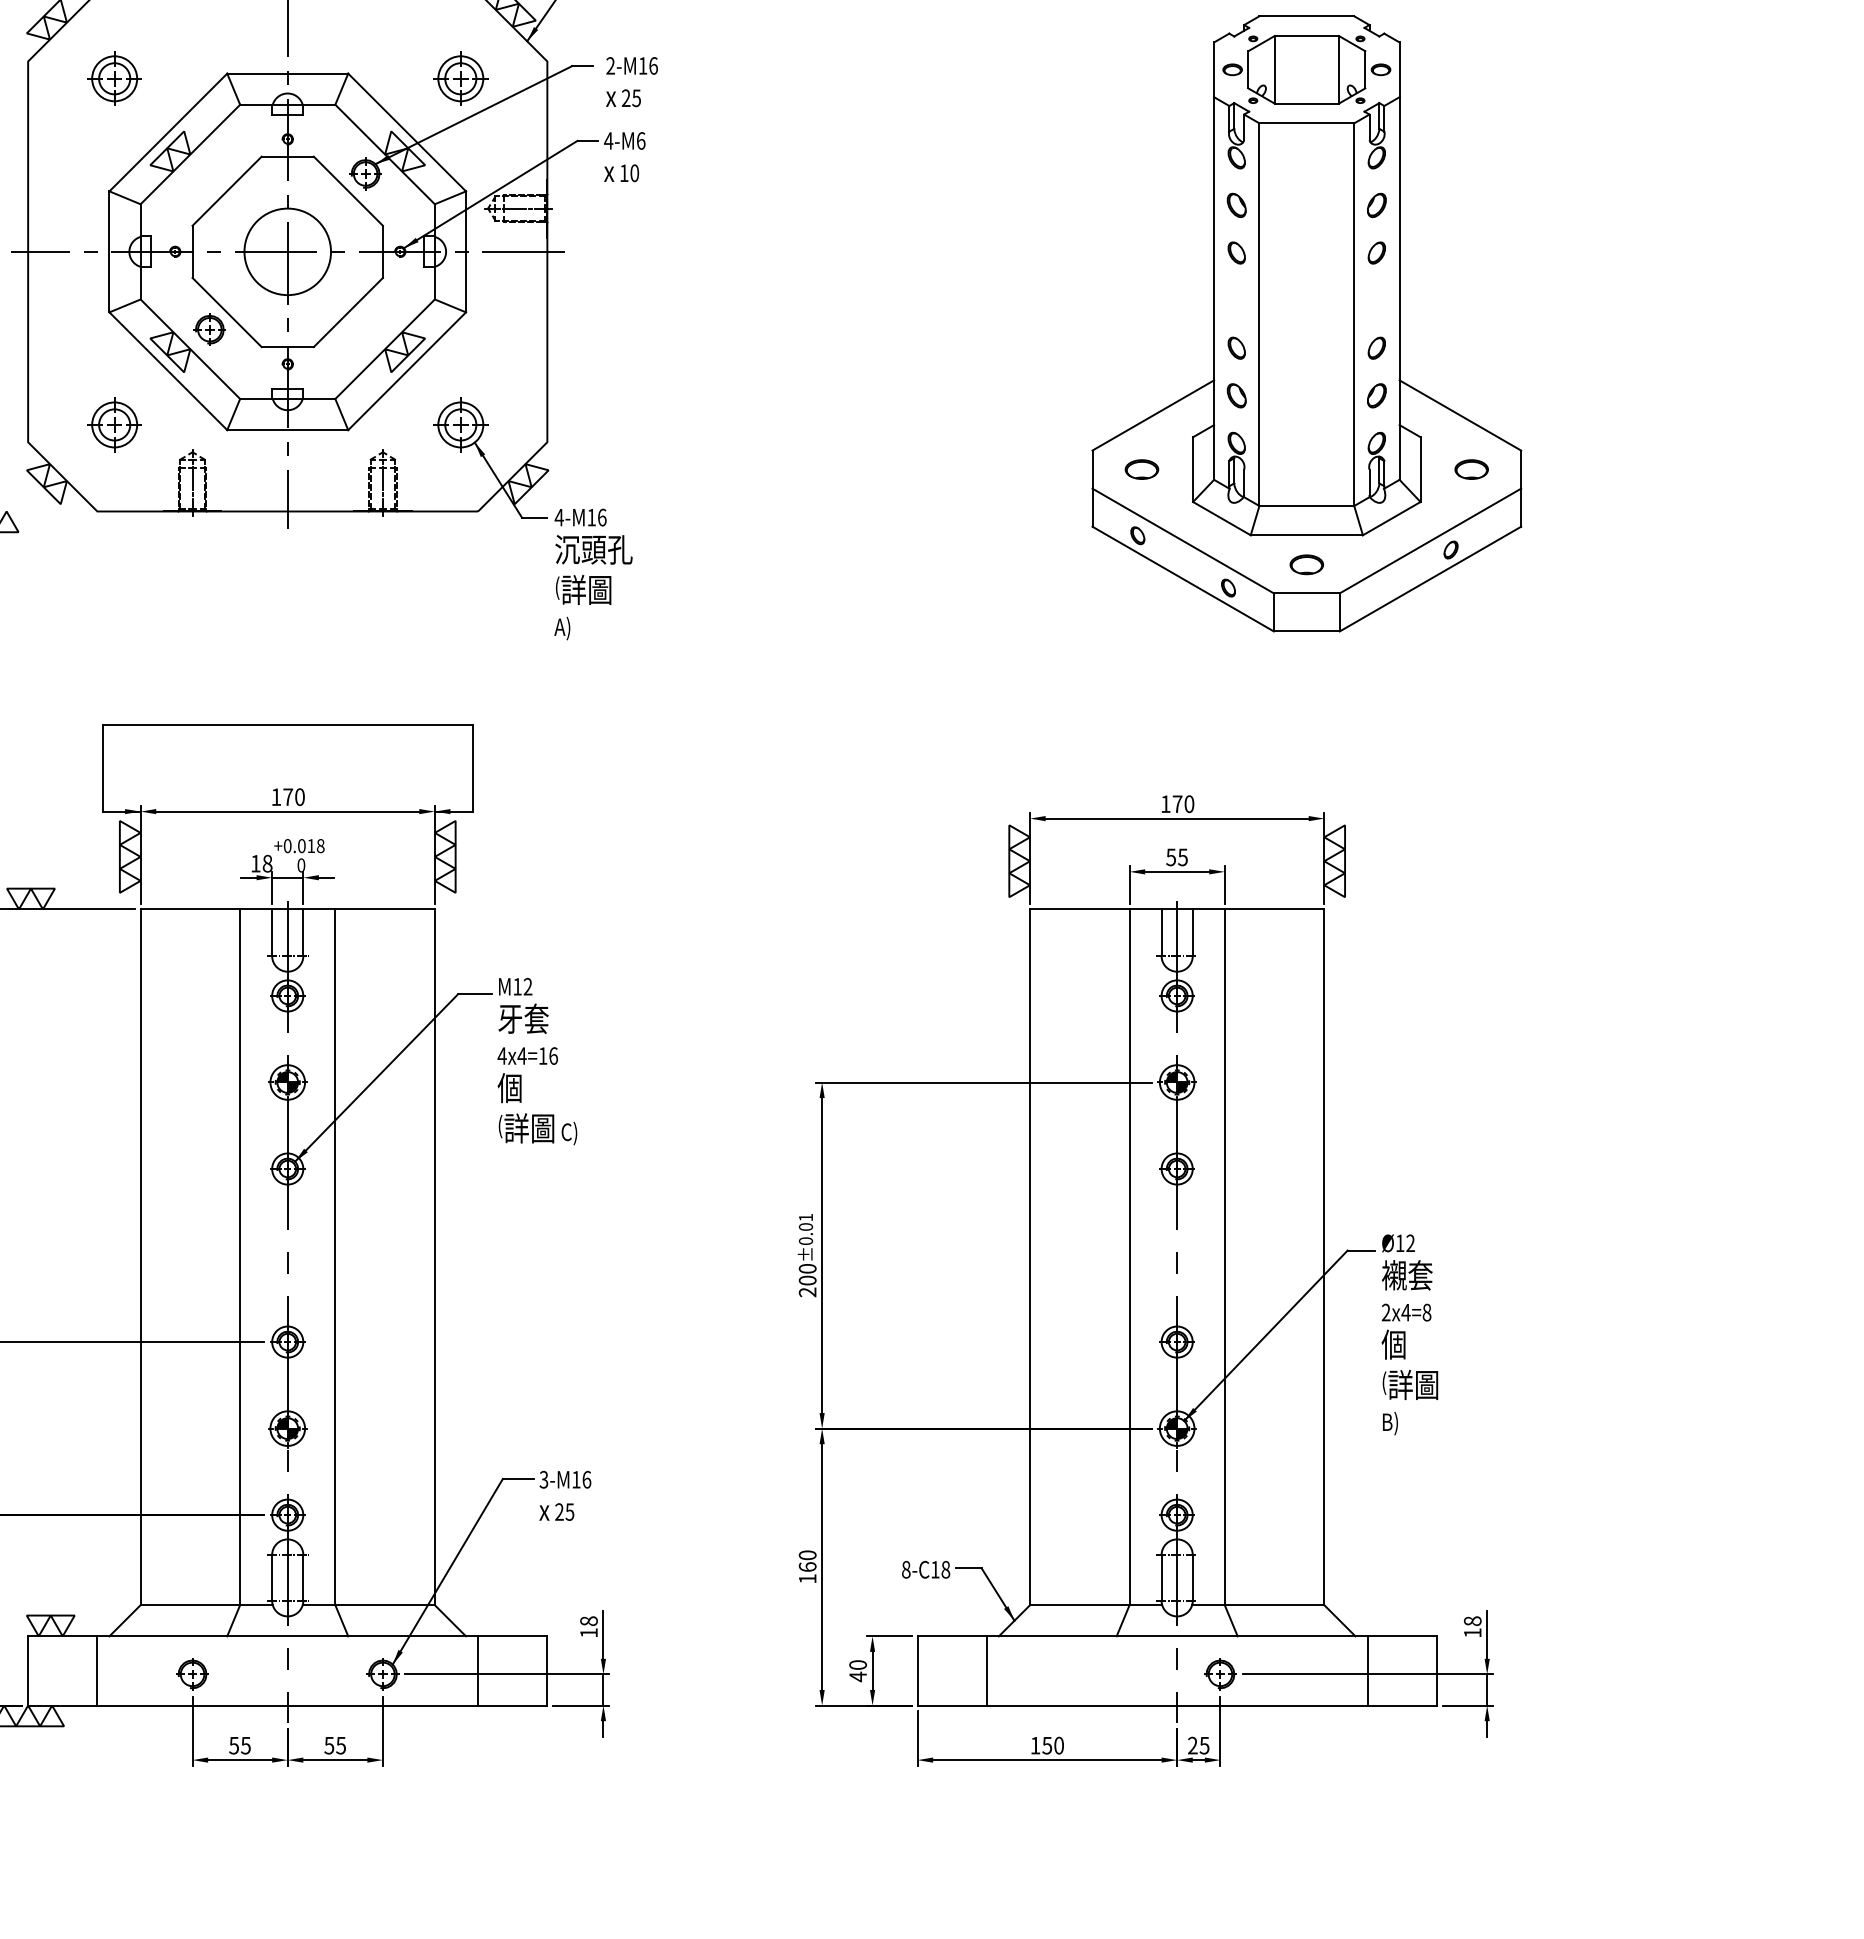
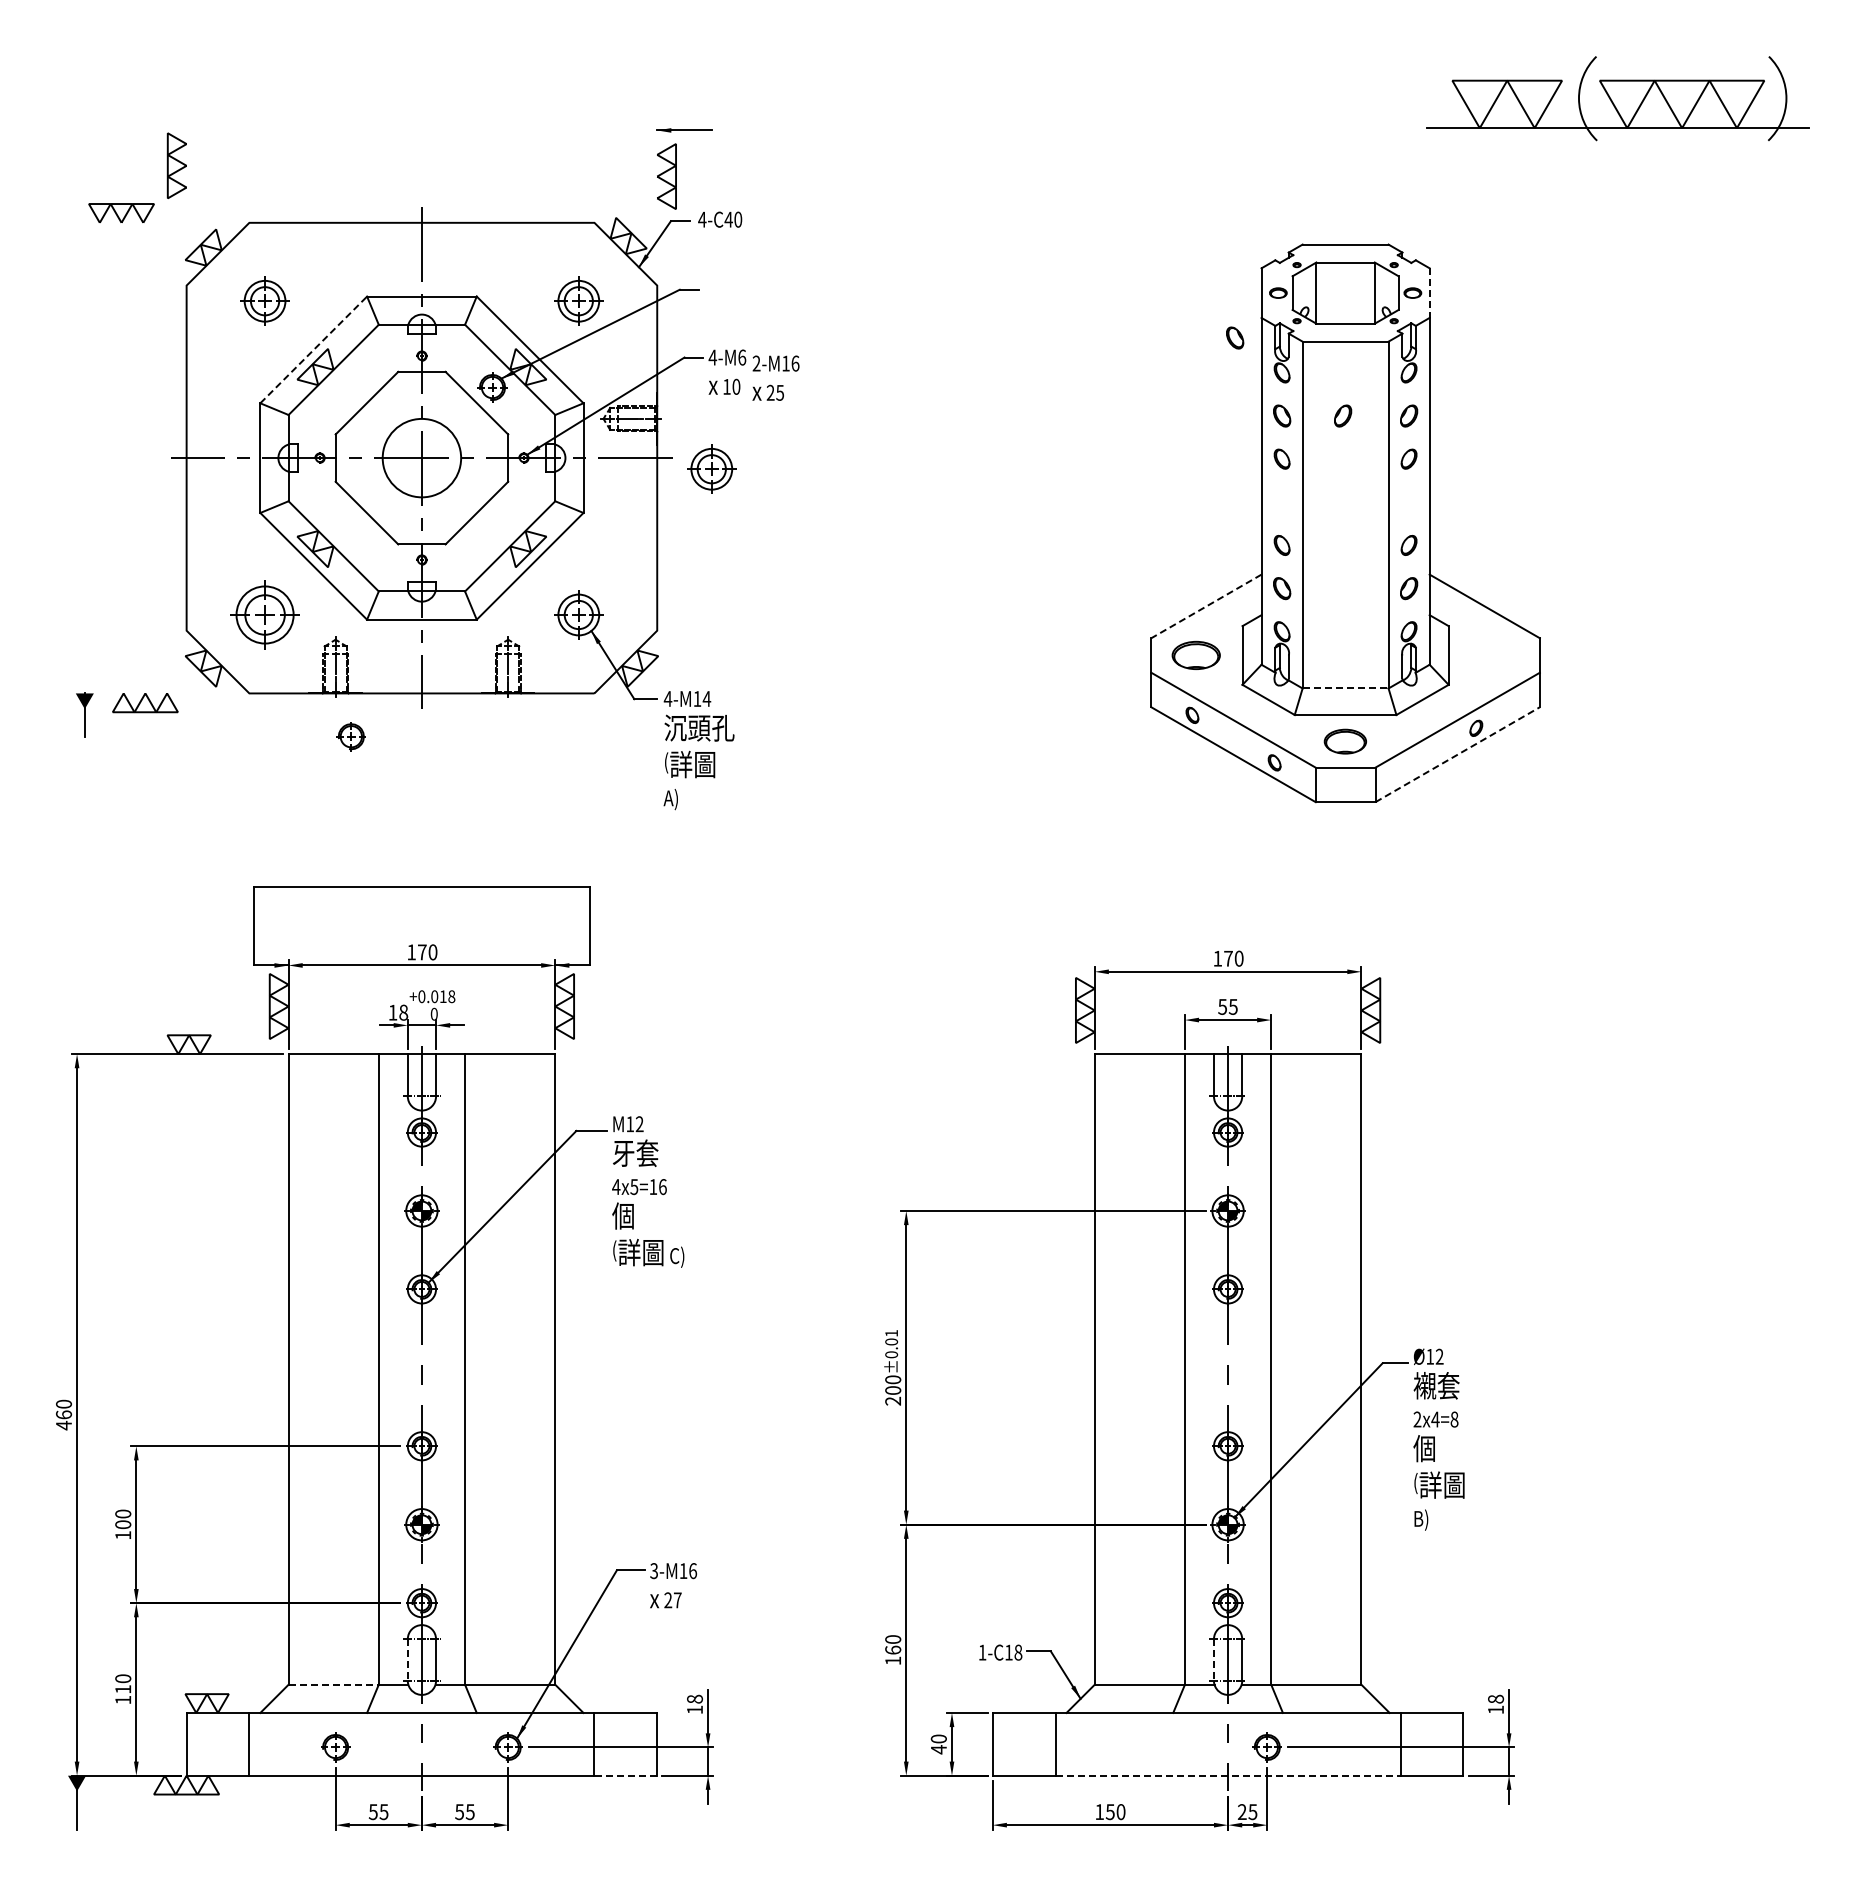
line: (1399, 70) -> (1429, 293), solid -> dashed
text: (631, 81) -> (775, 377), moved
part: (1185, 118) -> (1235, 337), added
line: (169, 132) -> (314, 349), solid -> dashed
part: (1304, 204) -> (1343, 415), added
part: (607, 263) -> (711, 468), added
part: (208, 329) -> (350, 736), moved
line: (1153, 415) -> (1206, 606), solid -> dashed
part: (114, 424) -> (264, 614), size x1.4
part: (1141, 469) -> (1195, 655), size x1.6
part: (1471, 469) -> (1494, 655), removed
line: (1306, 506) -> (1345, 688), solid -> dashed
text: (601, 518) -> (706, 699), 4-M16 -> 4-M14
part: (1306, 564) -> (1345, 741), size x1.4
line: (1430, 578) -> (1457, 754), solid -> dashed
text: (522, 1056) -> (634, 1187), 4x4=16 -> 4x5=16
text: (569, 1512) -> (677, 1600), 25 -> 27
text: (906, 1569) -> (982, 1652), 8-C18 -> 1-C18
line: (271, 1578) -> (407, 1660), solid -> dashed
line: (1161, 1578) -> (1213, 1660), solid -> dashed
line: (191, 1604) -> (334, 1684), solid -> dashed
line: (512, 1705) -> (625, 1775), solid -> dashed
line: (1177, 1705) -> (1228, 1775), solid -> dashed

